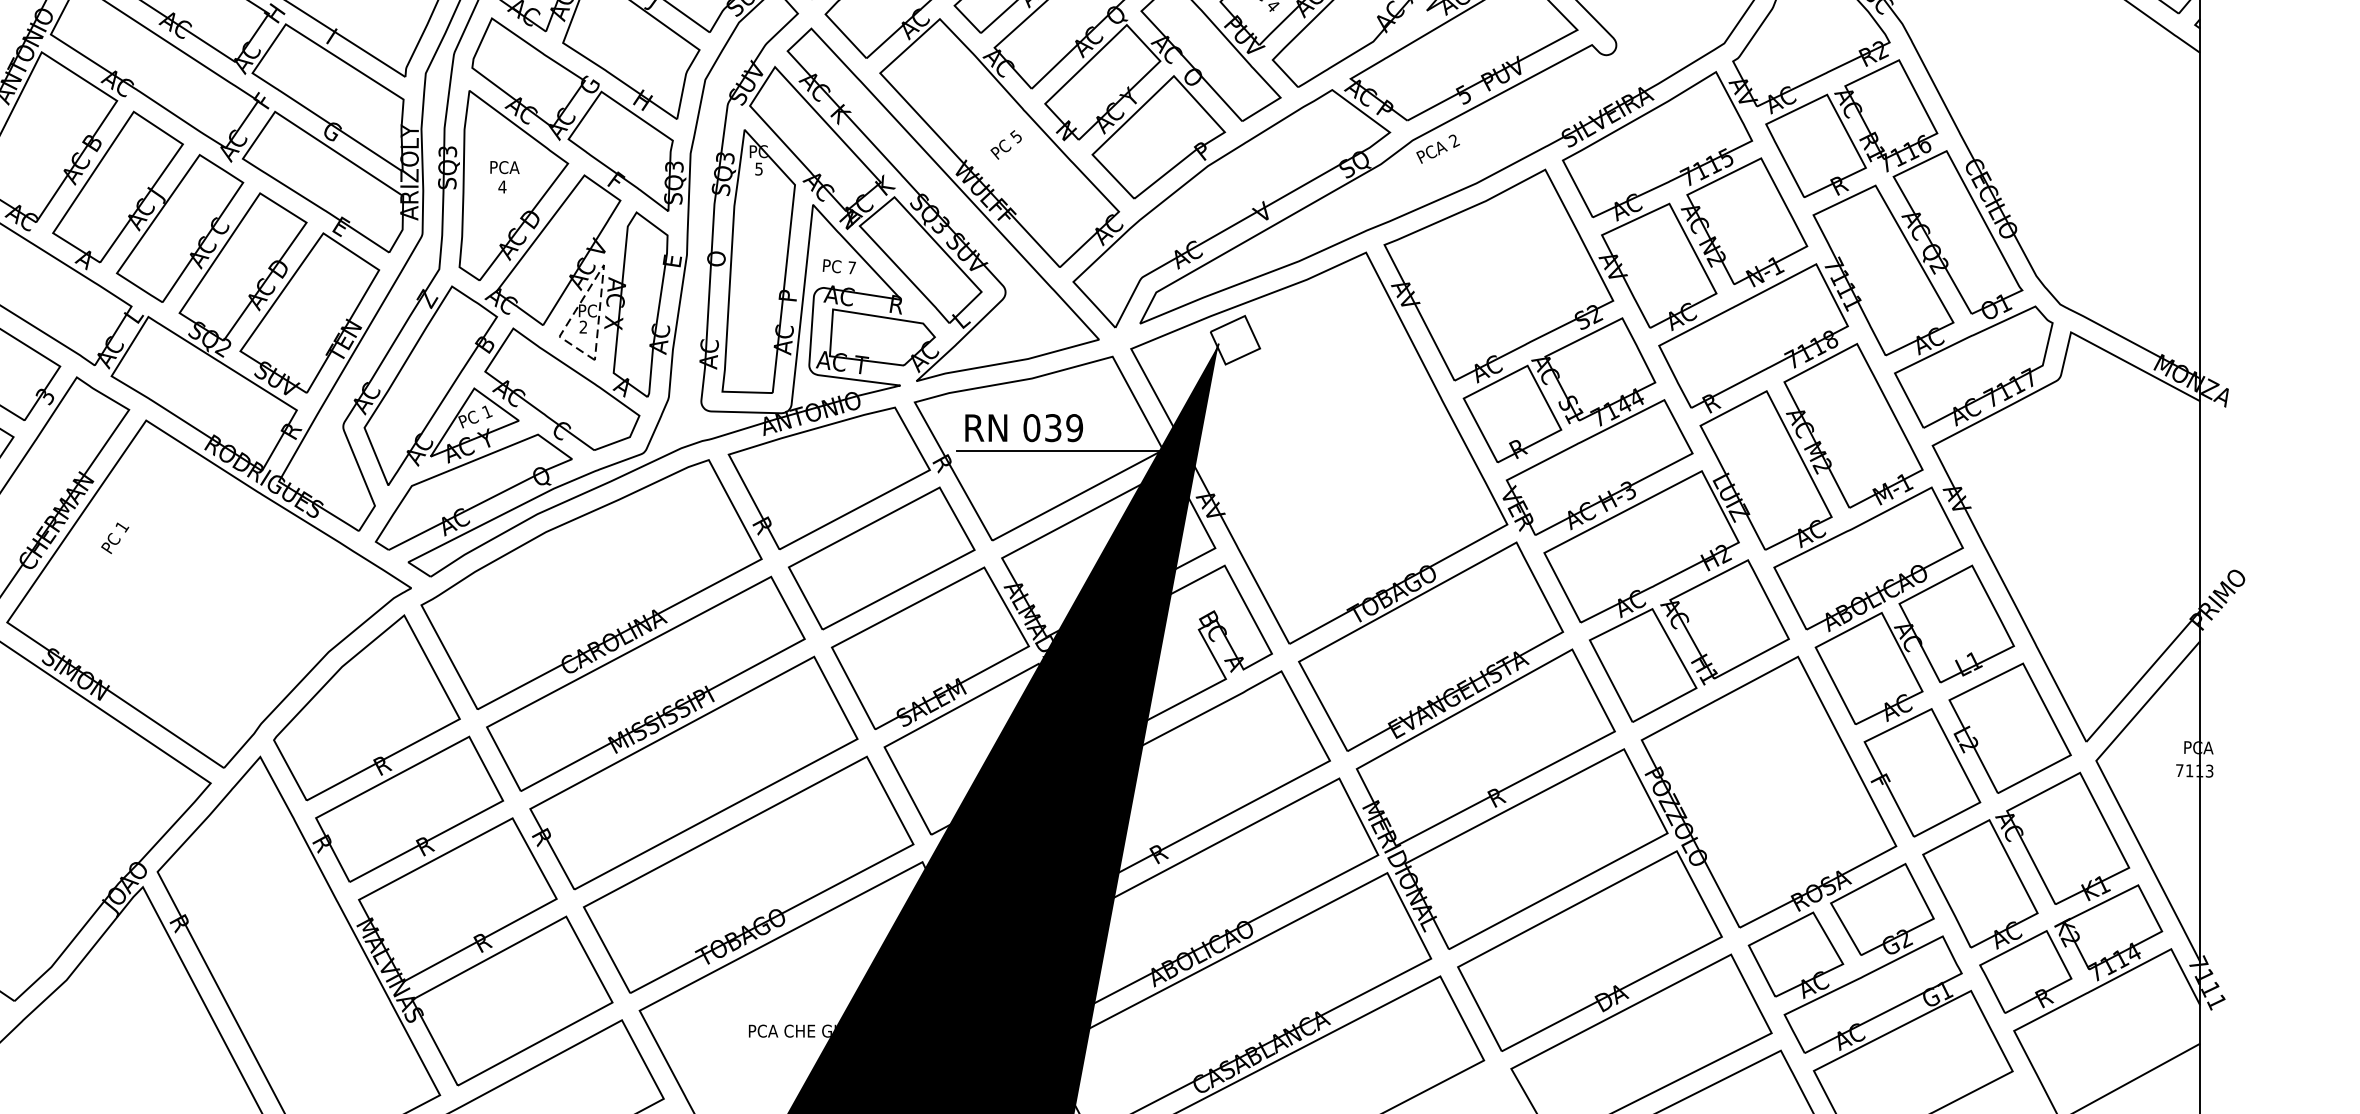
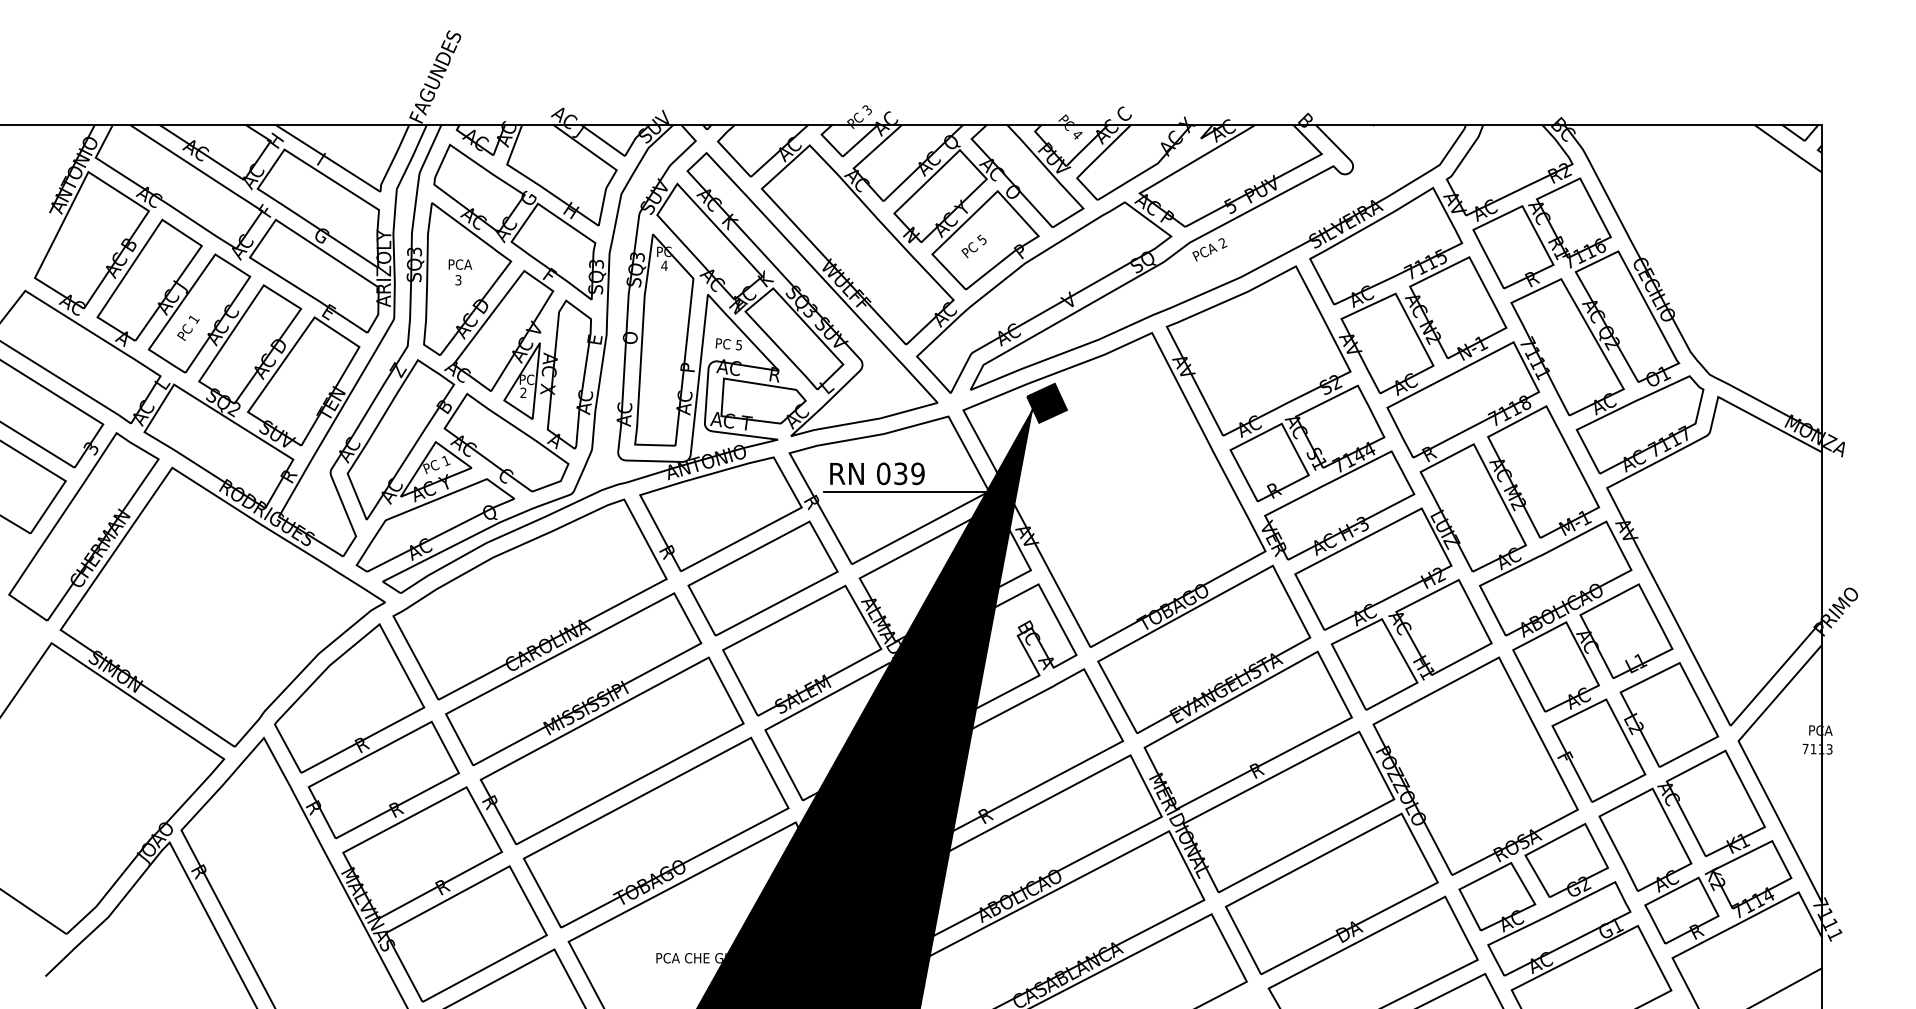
text: (1005, 144) -> (973, 246), moved
text: (759, 168) -> (664, 265), 5 -> 4
text: (502, 187) -> (458, 280), 4 -> 3
text: (851, 268) -> (738, 345), 7 -> 5
line: (595, 278) -> (533, 353), dashed -> solid
fill: (1234, 339) -> (1046, 402), added
text: (115, 537) -> (188, 327), moved

